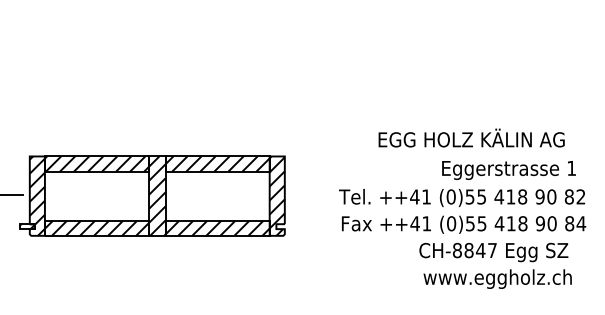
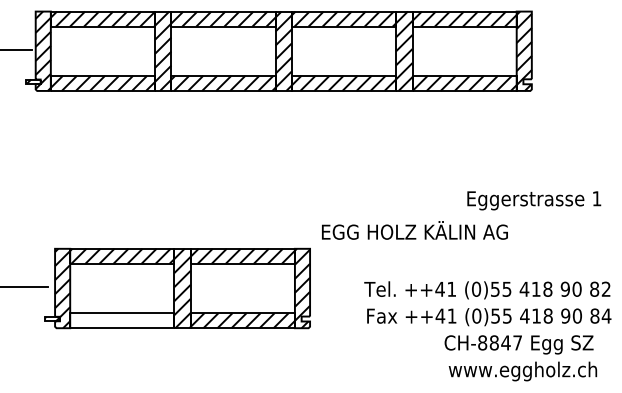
text: (471, 138) -> (414, 230), moved
text: (509, 170) -> (534, 200), moved
hatch: (97, 228) -> (122, 320), removed

